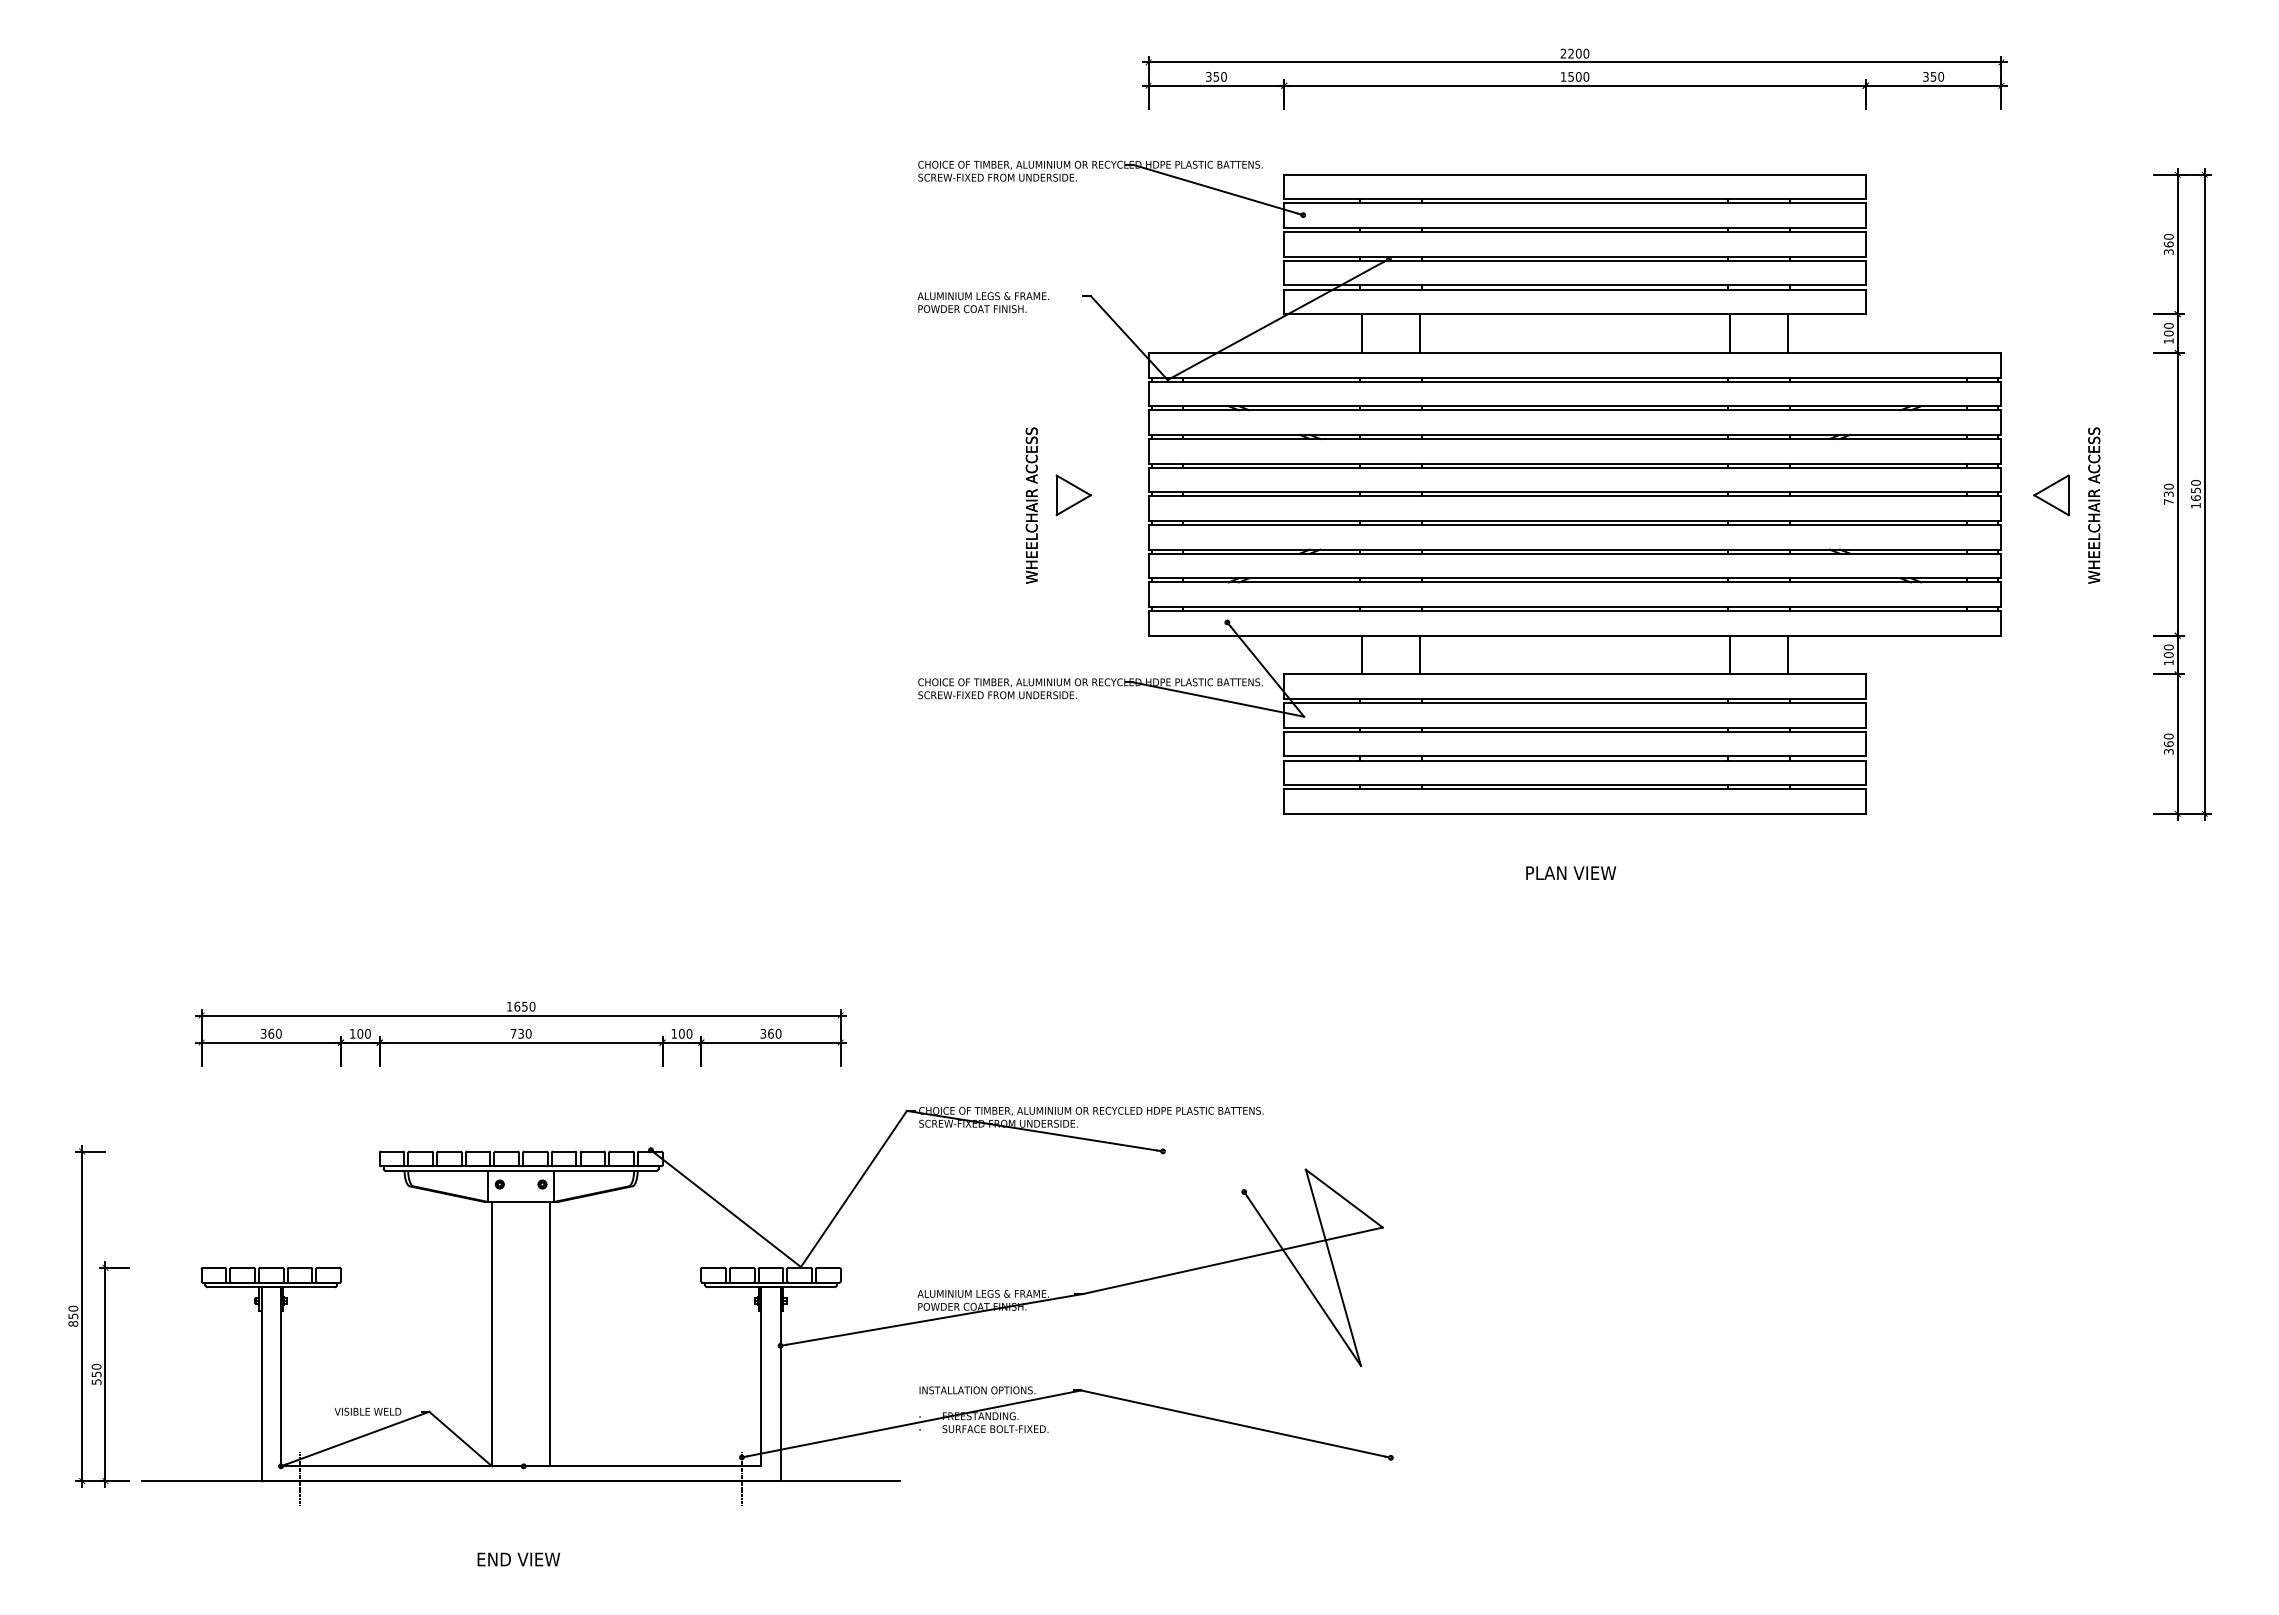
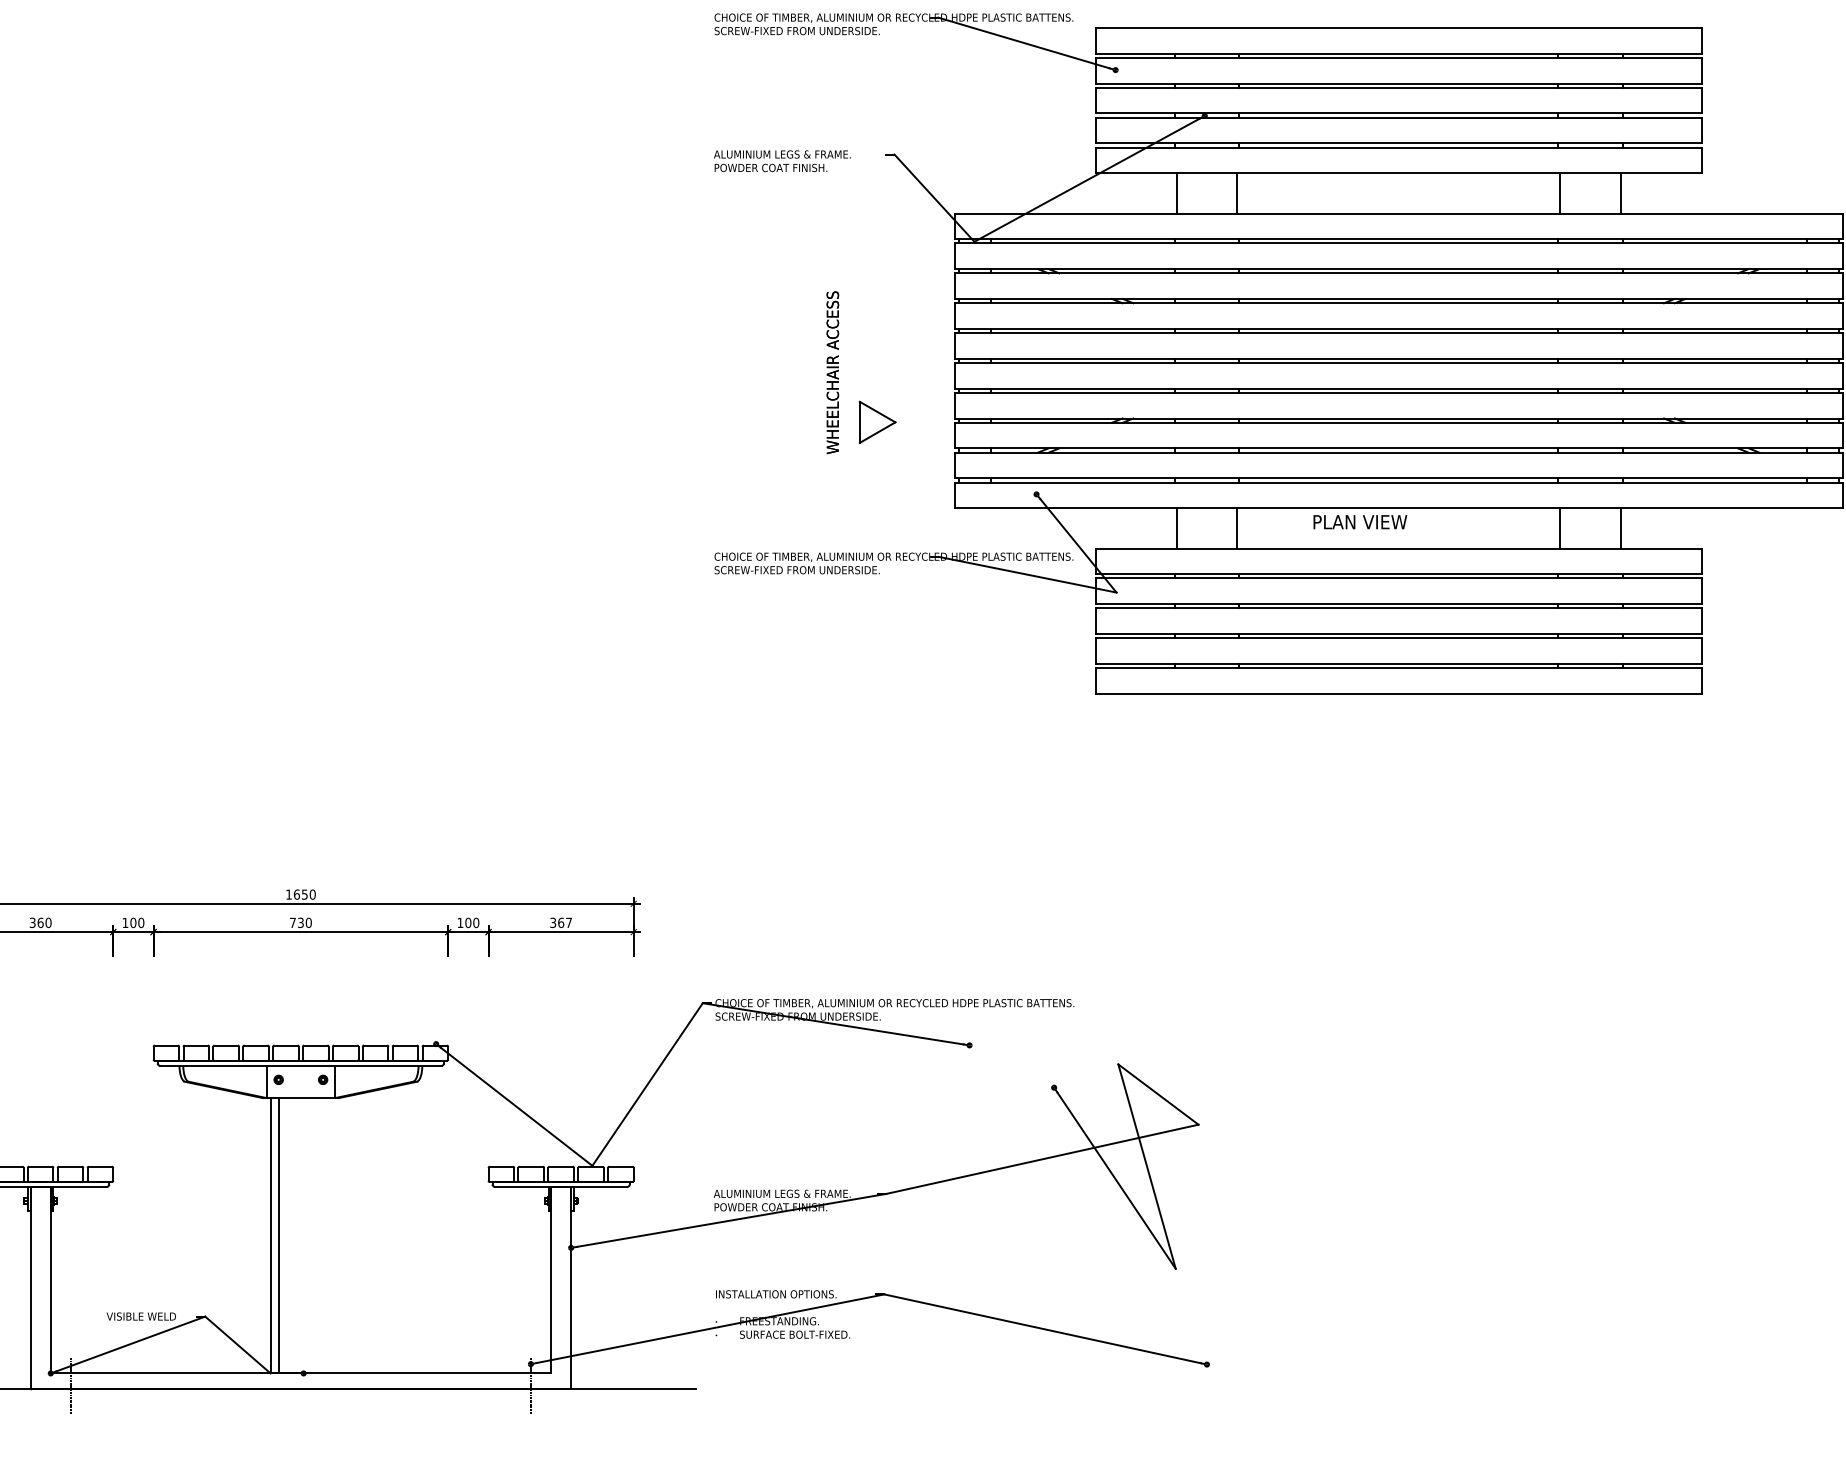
part: (1073, 495) -> (877, 422), moved
text: (1571, 872) -> (1360, 521), moved
text: (778, 1033) -> (568, 922), 360 -> 367
line: (550, 1333) -> (279, 1235), moved

